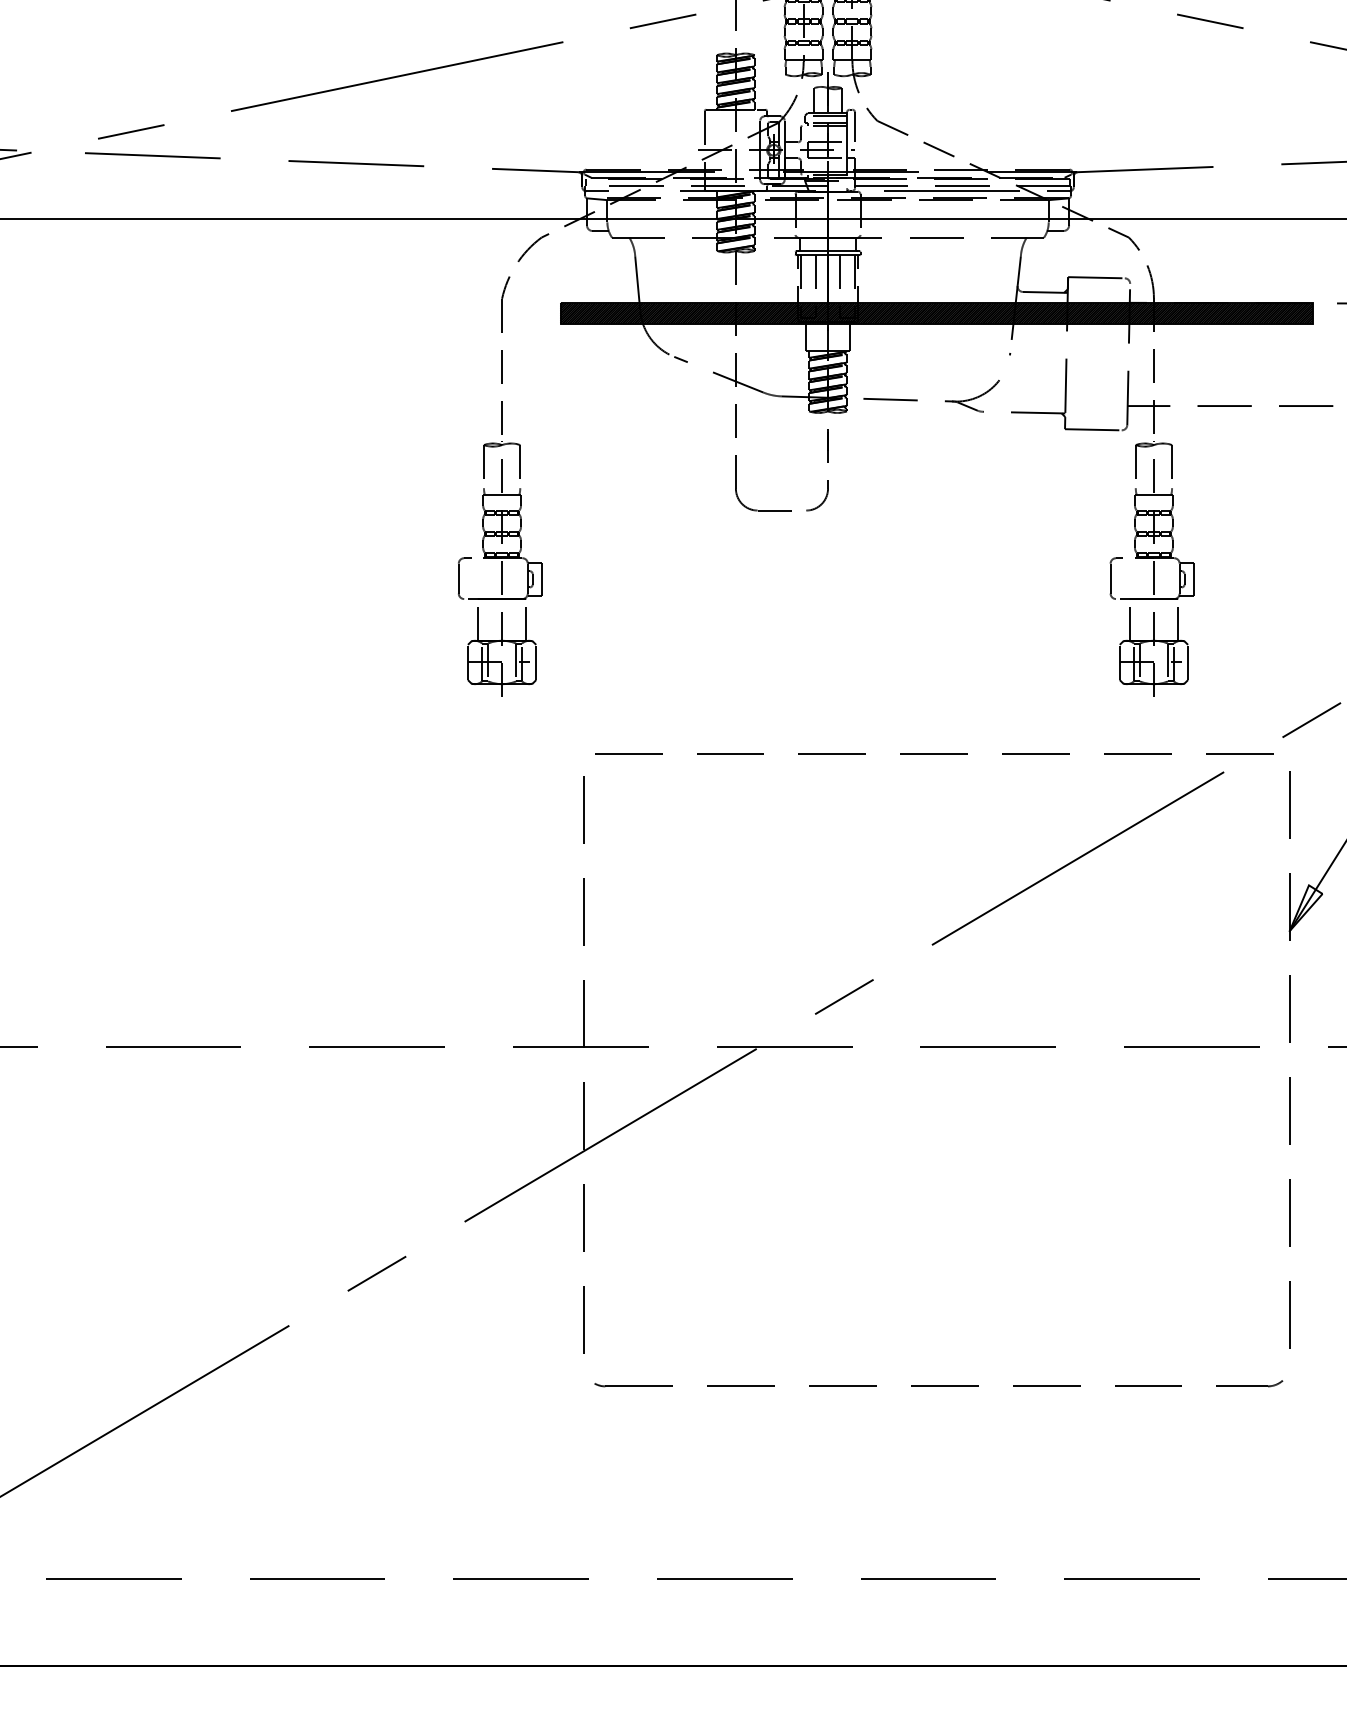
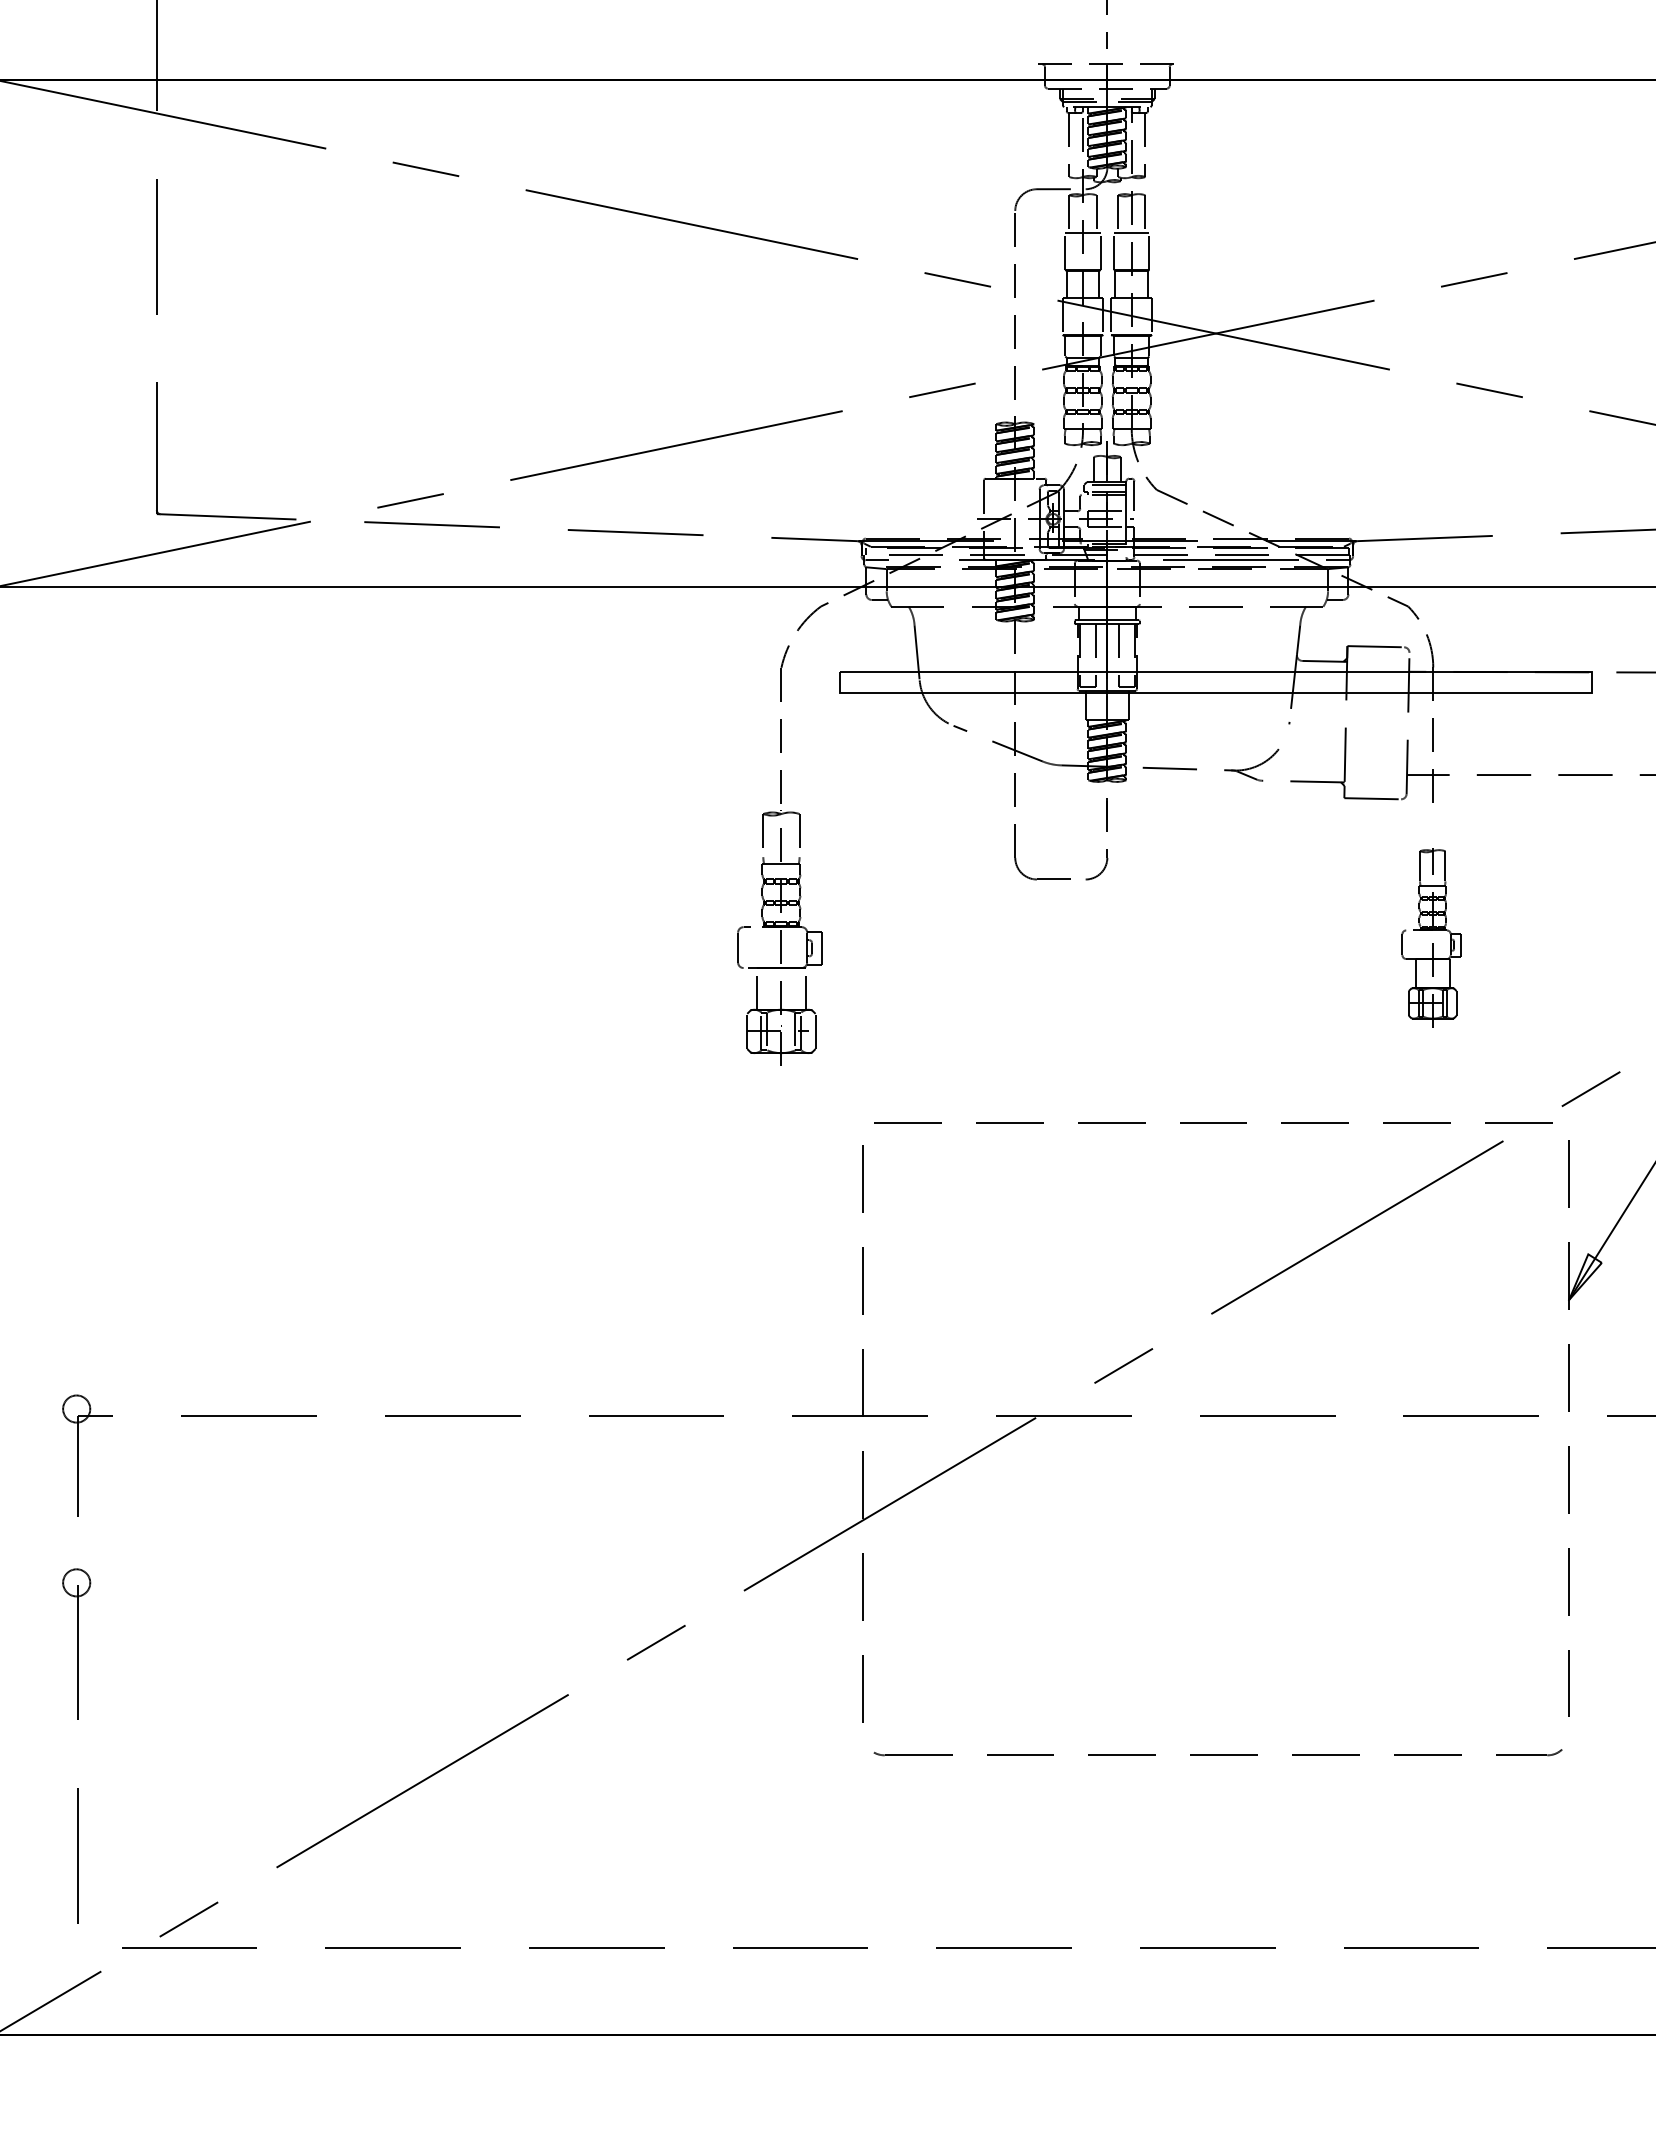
hatch: (936, 313) -> (1215, 682), removed
part: (1152, 568) -> (1431, 937), size x0.7

